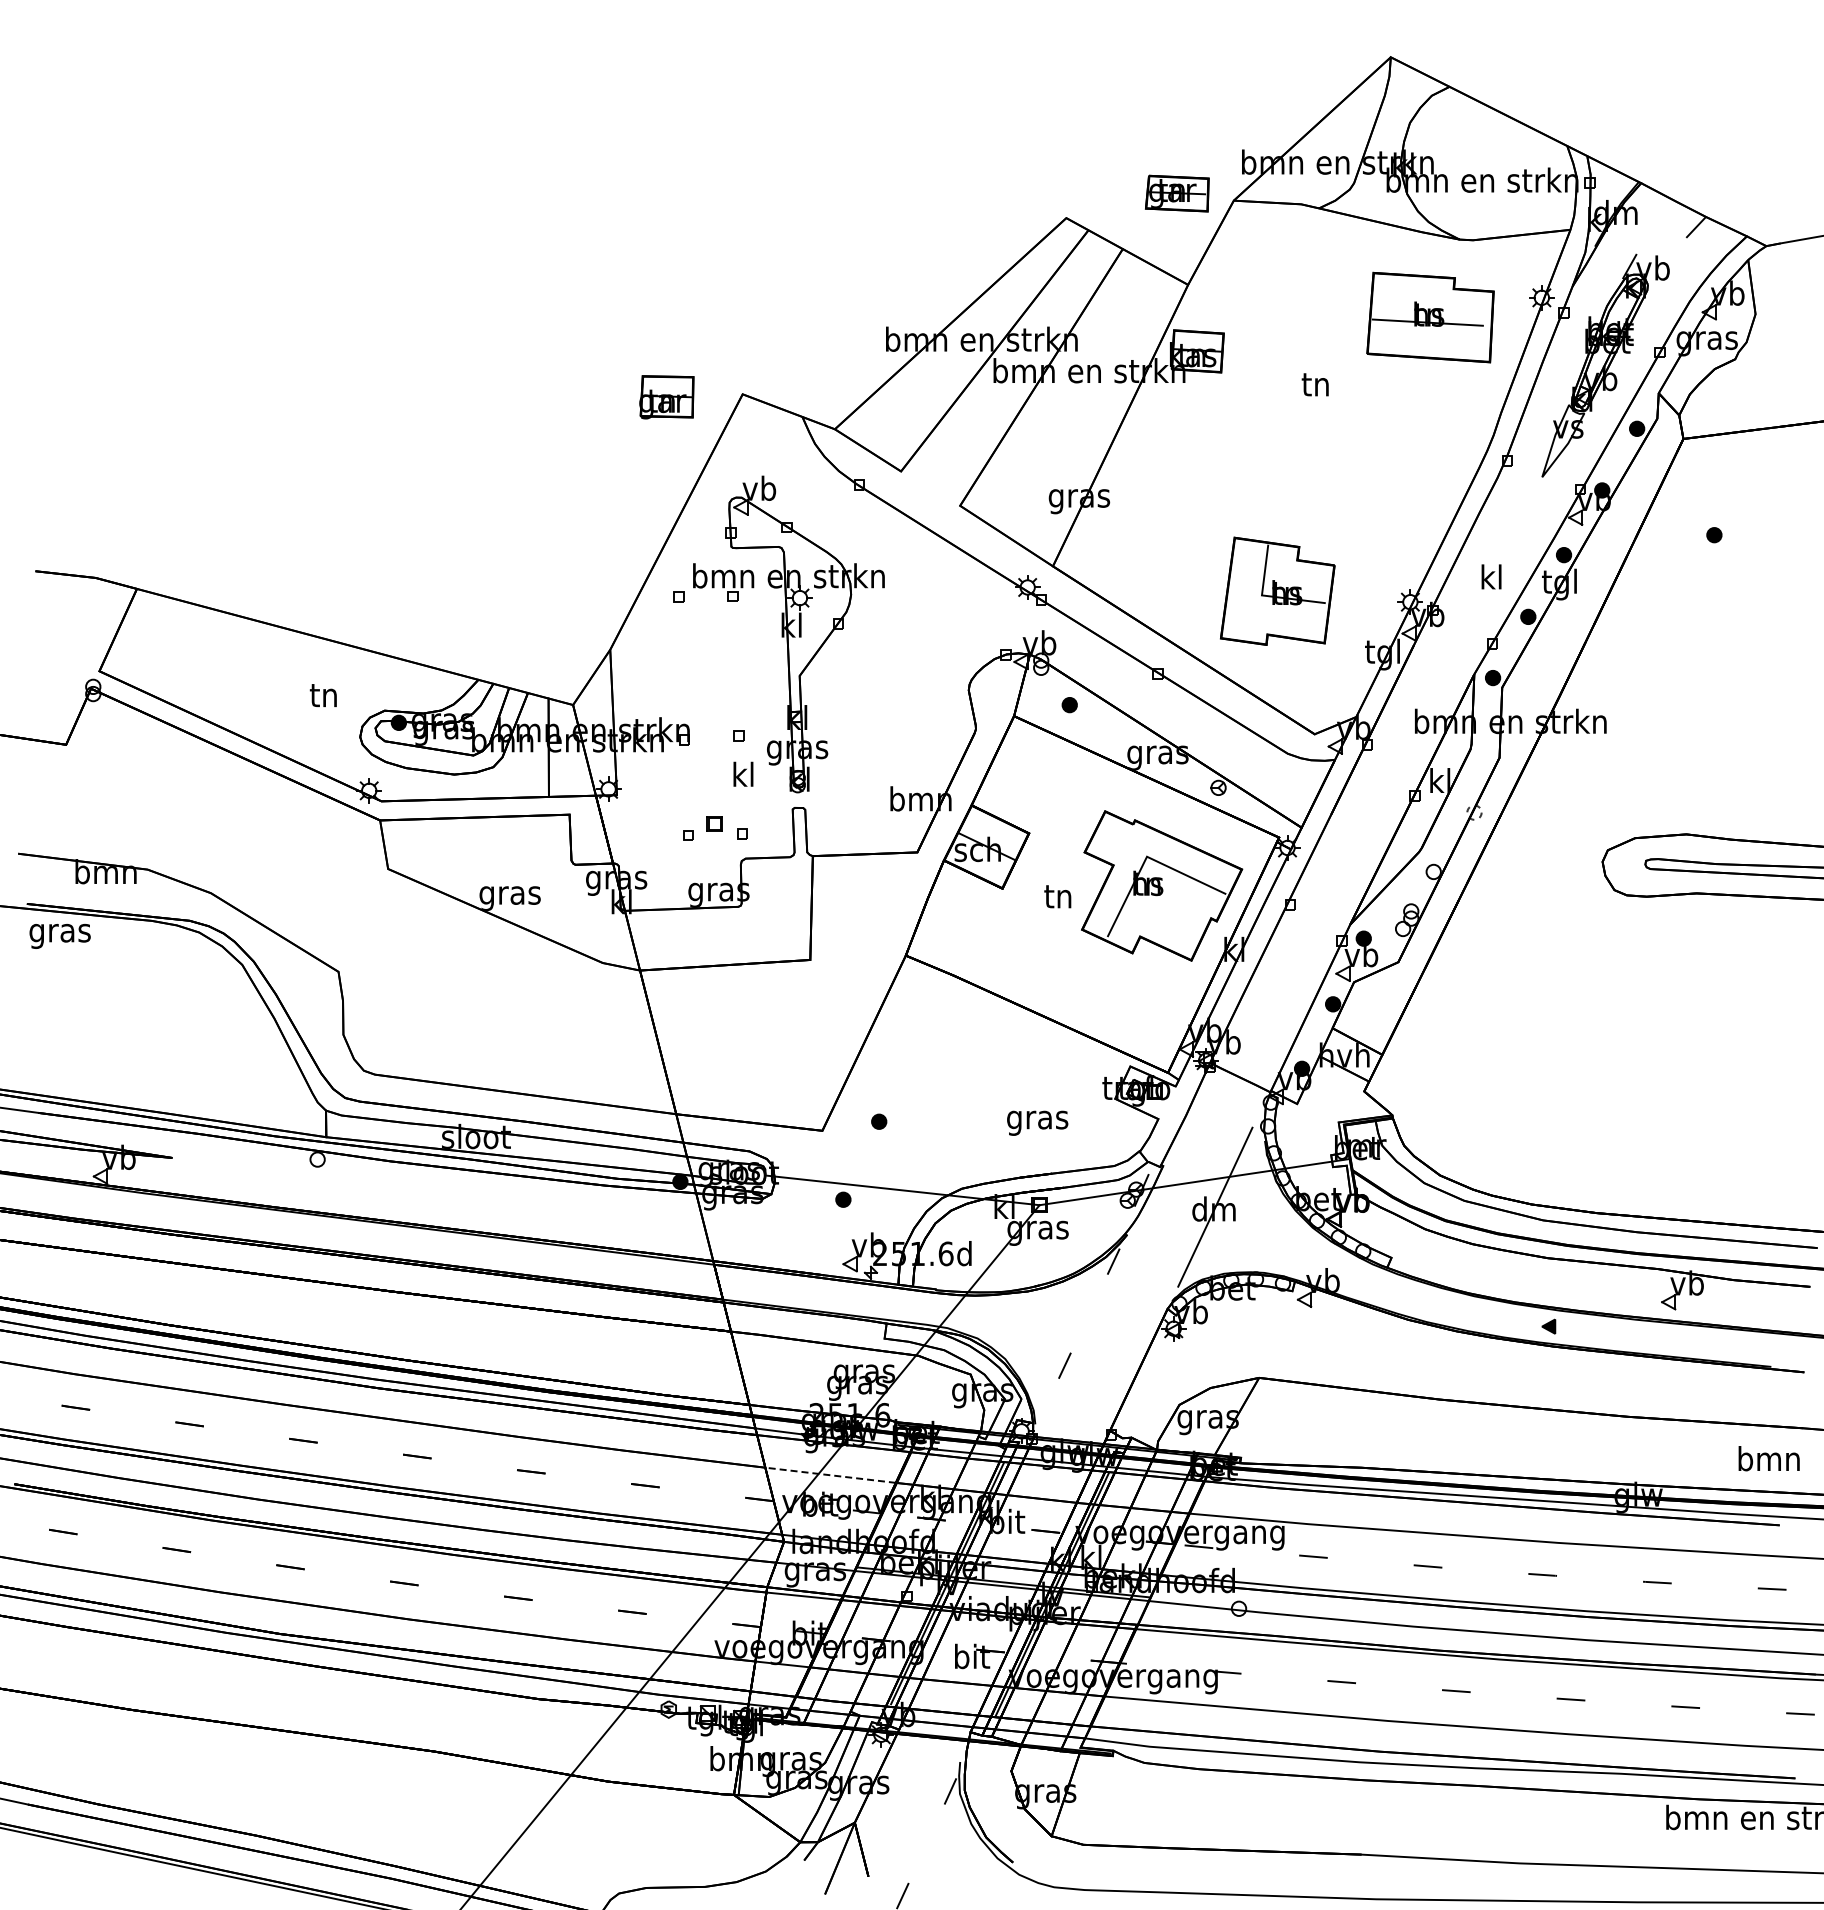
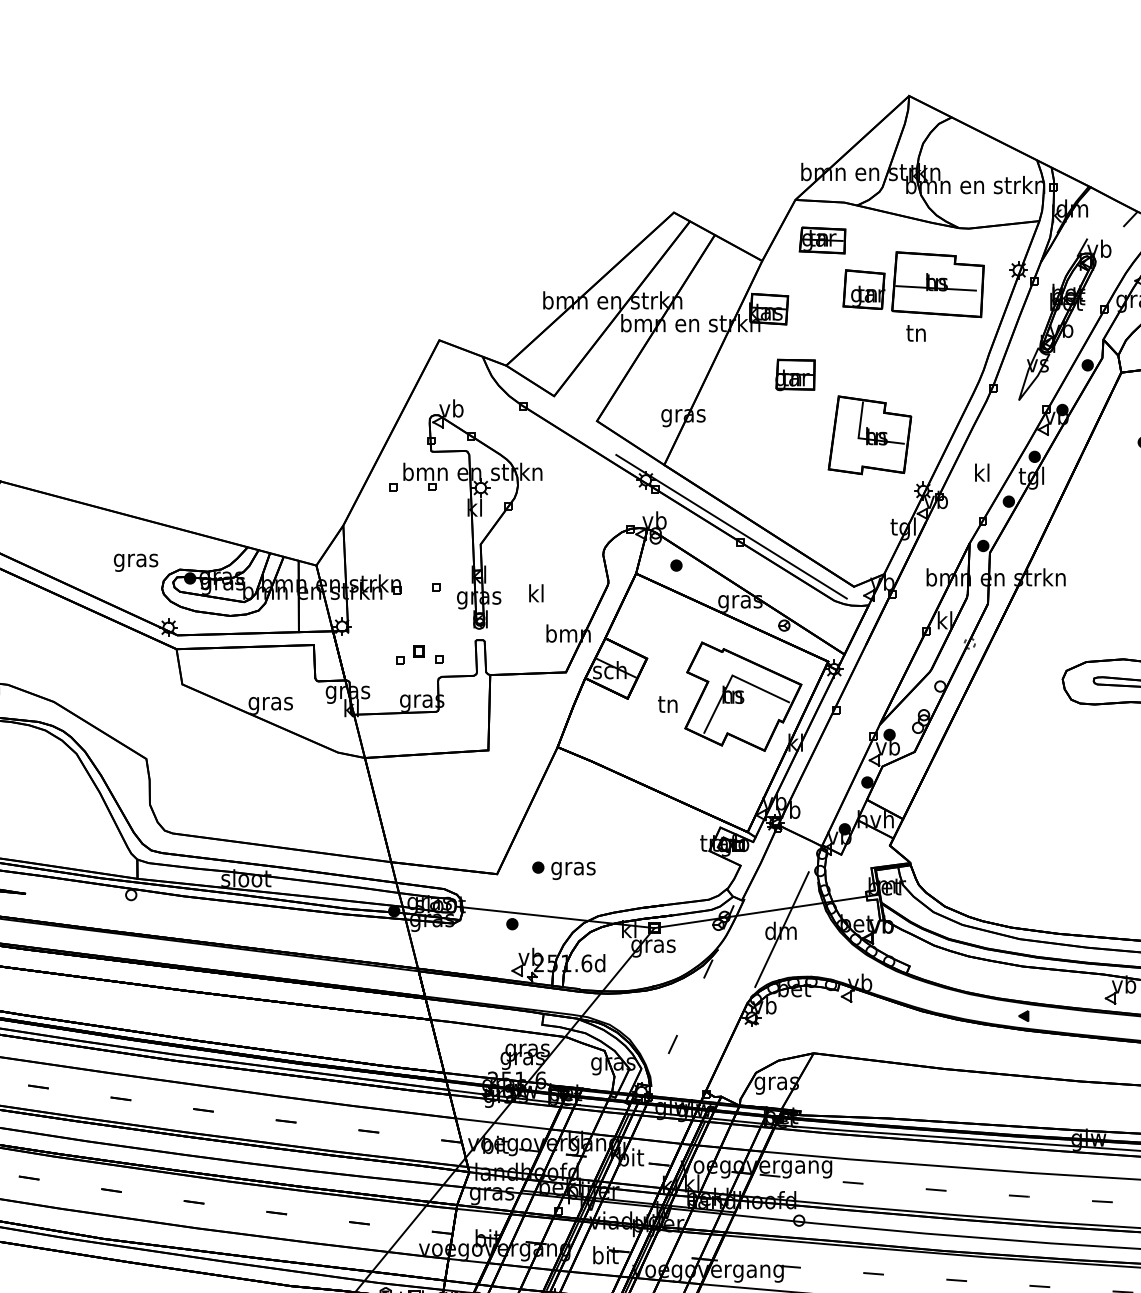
part: (1177, 193) -> (822, 240), moved
part: (1328, 324) -> (864, 289), added
text: (1314, 384) -> (915, 333), moved
part: (666, 397) -> (795, 375), moved
part: (1277, 590) -> (869, 434), moved
line: (1145, 651) -> (731, 526), added
text: (323, 698) -> (135, 560), tn -> gras
text: (743, 773) -> (536, 592), moved
text: (1037, 1122) -> (573, 870), moved
line: (830, 1475) -> (503, 1124), dashed -> solid

